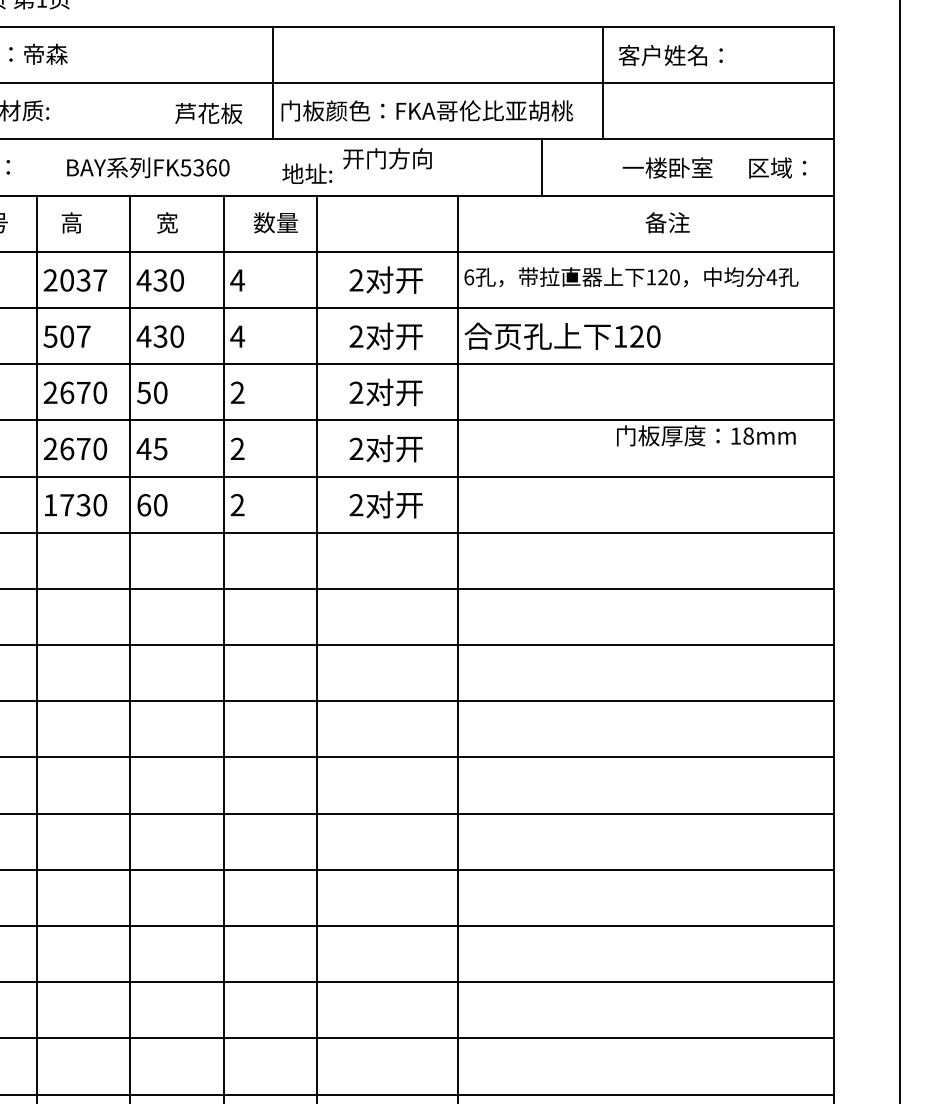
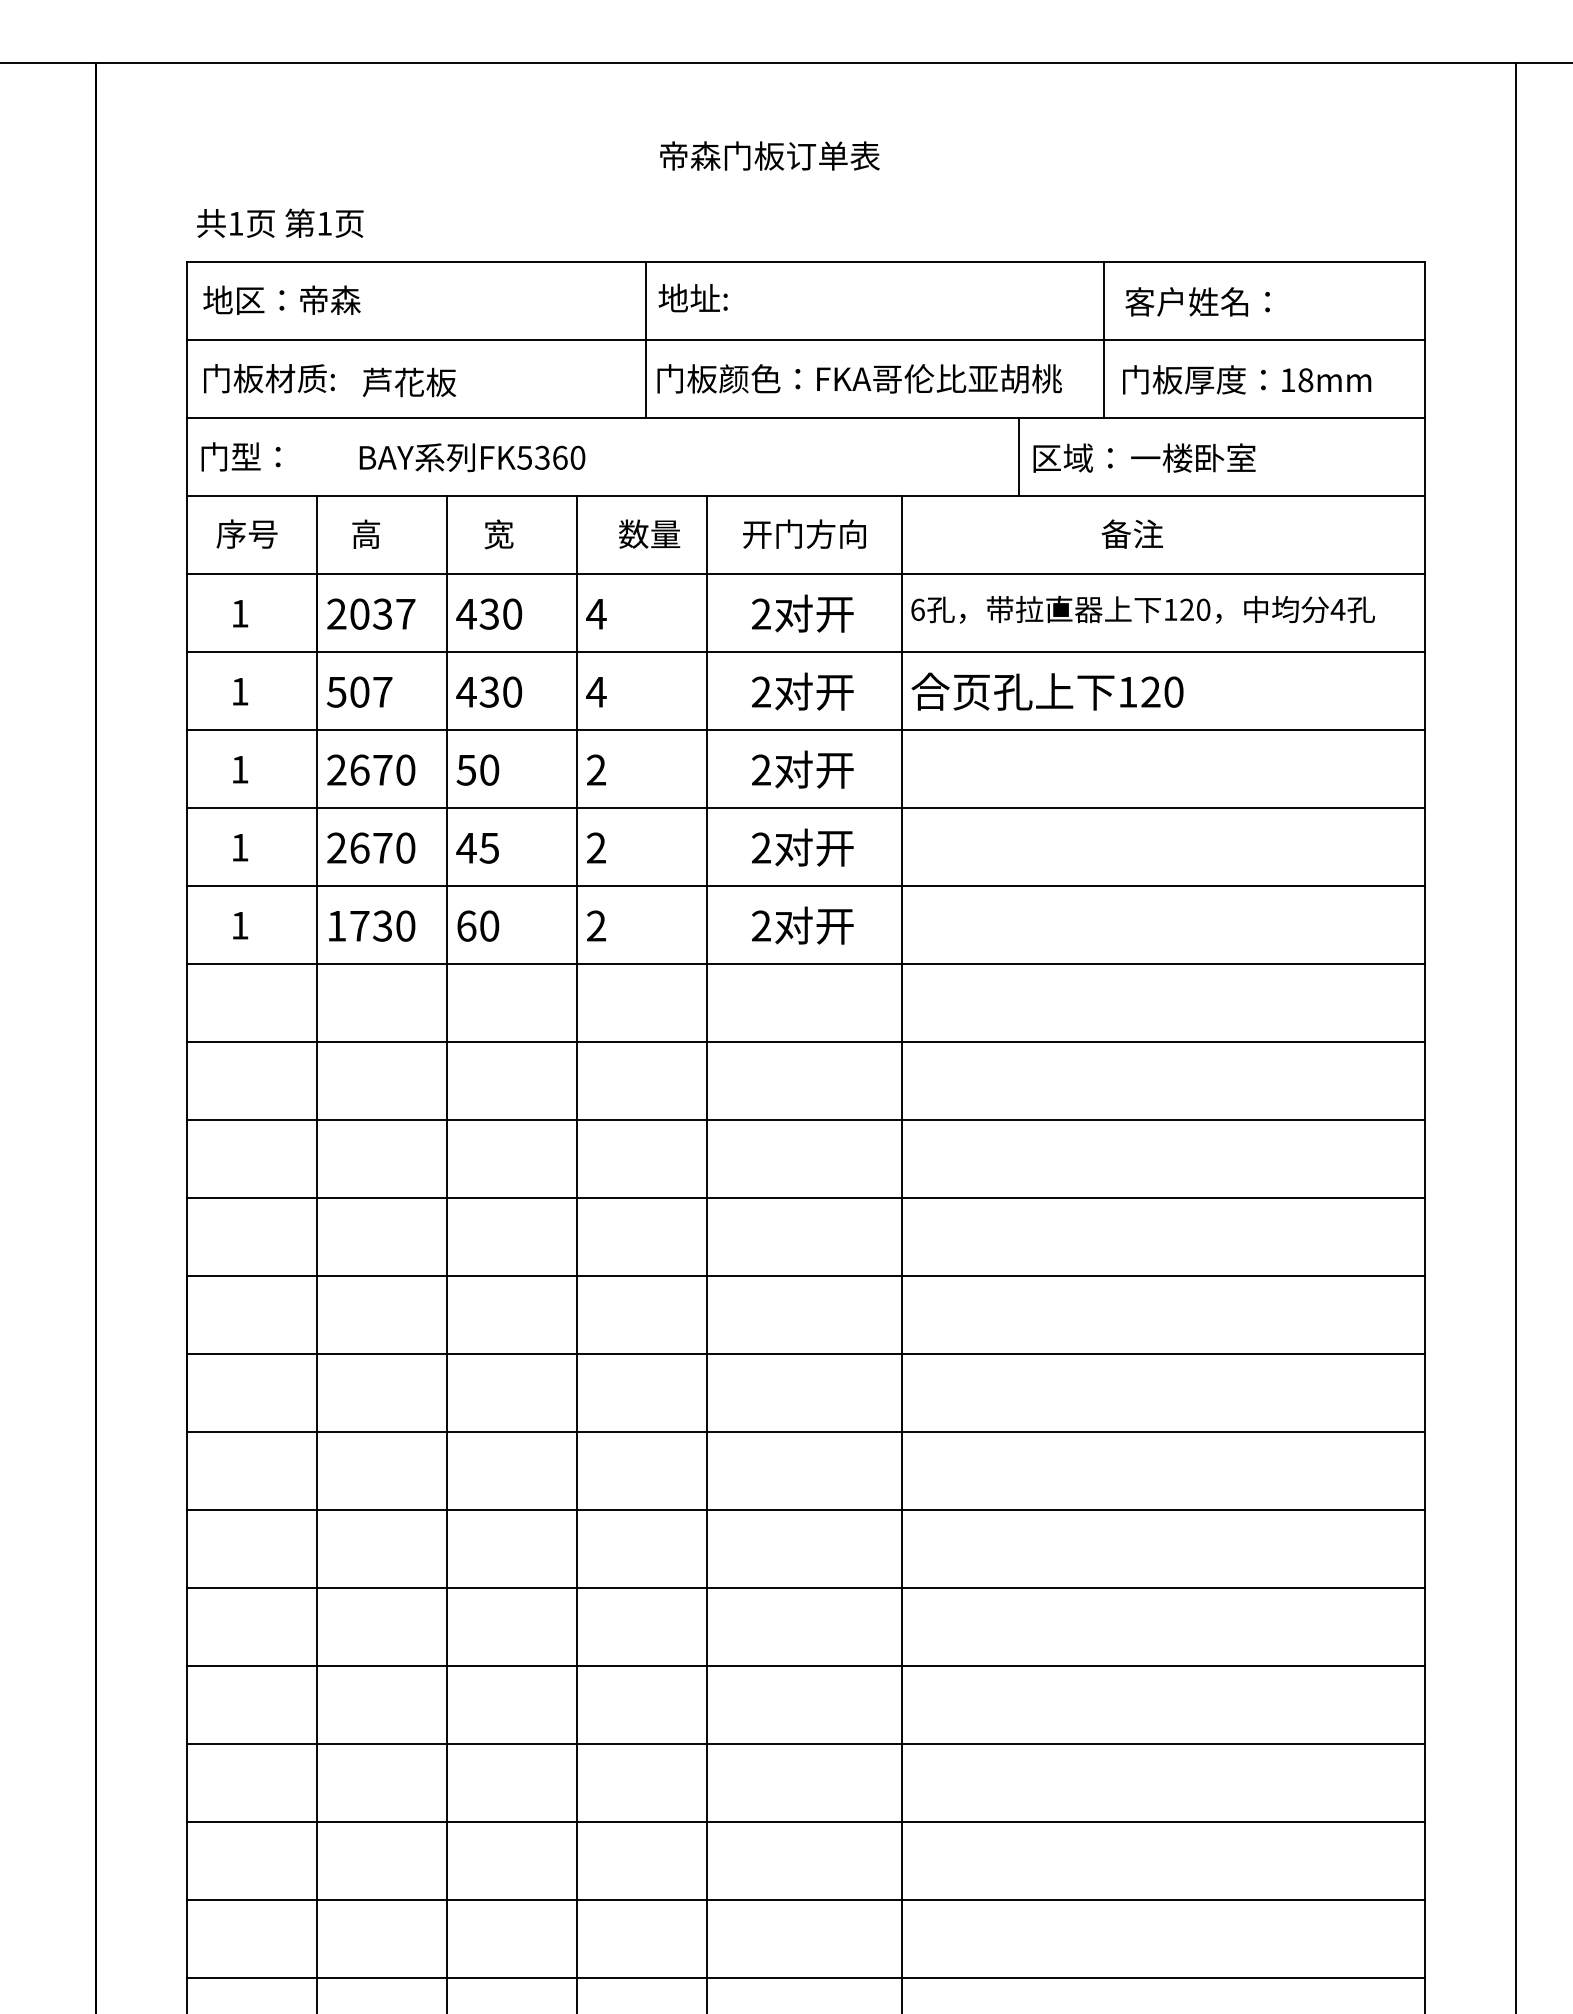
text: (208, 113) -> (409, 382), moved
text: (387, 158) -> (804, 533), moved
text: (777, 167) -> (1072, 457), moved
text: (306, 173) -> (692, 297), moved
text: (667, 222) -> (1131, 533), moved
text: (706, 435) -> (1247, 379), moved

